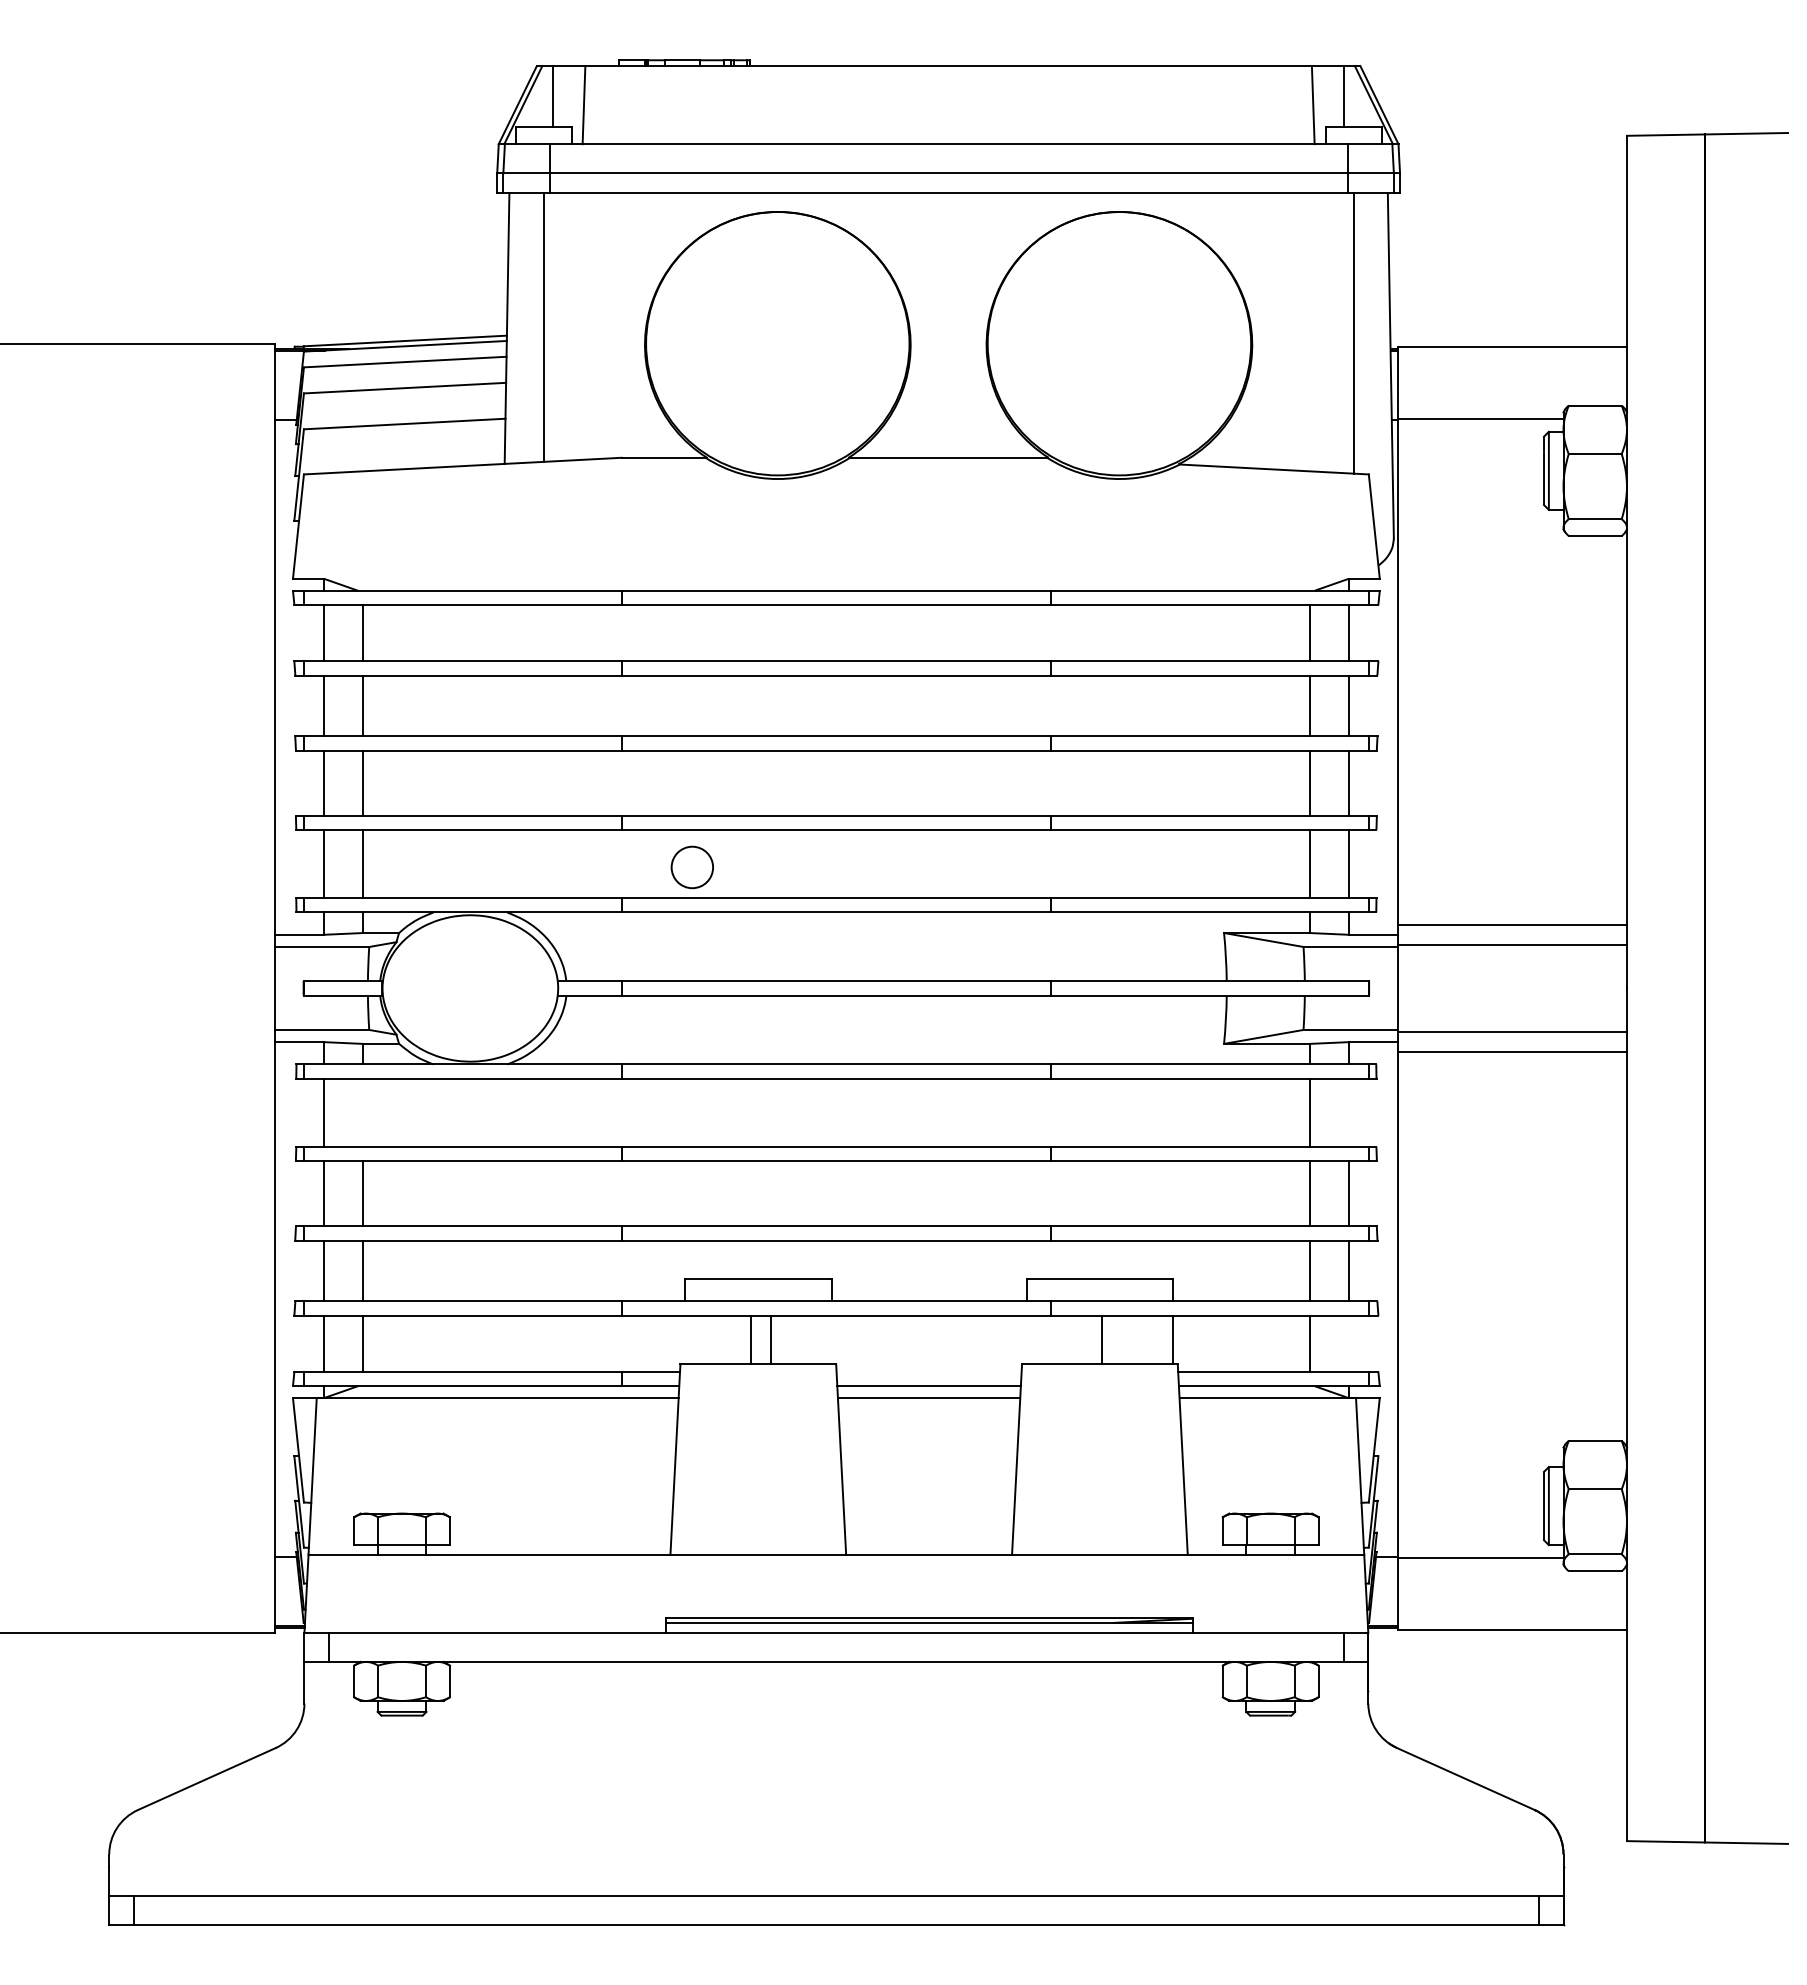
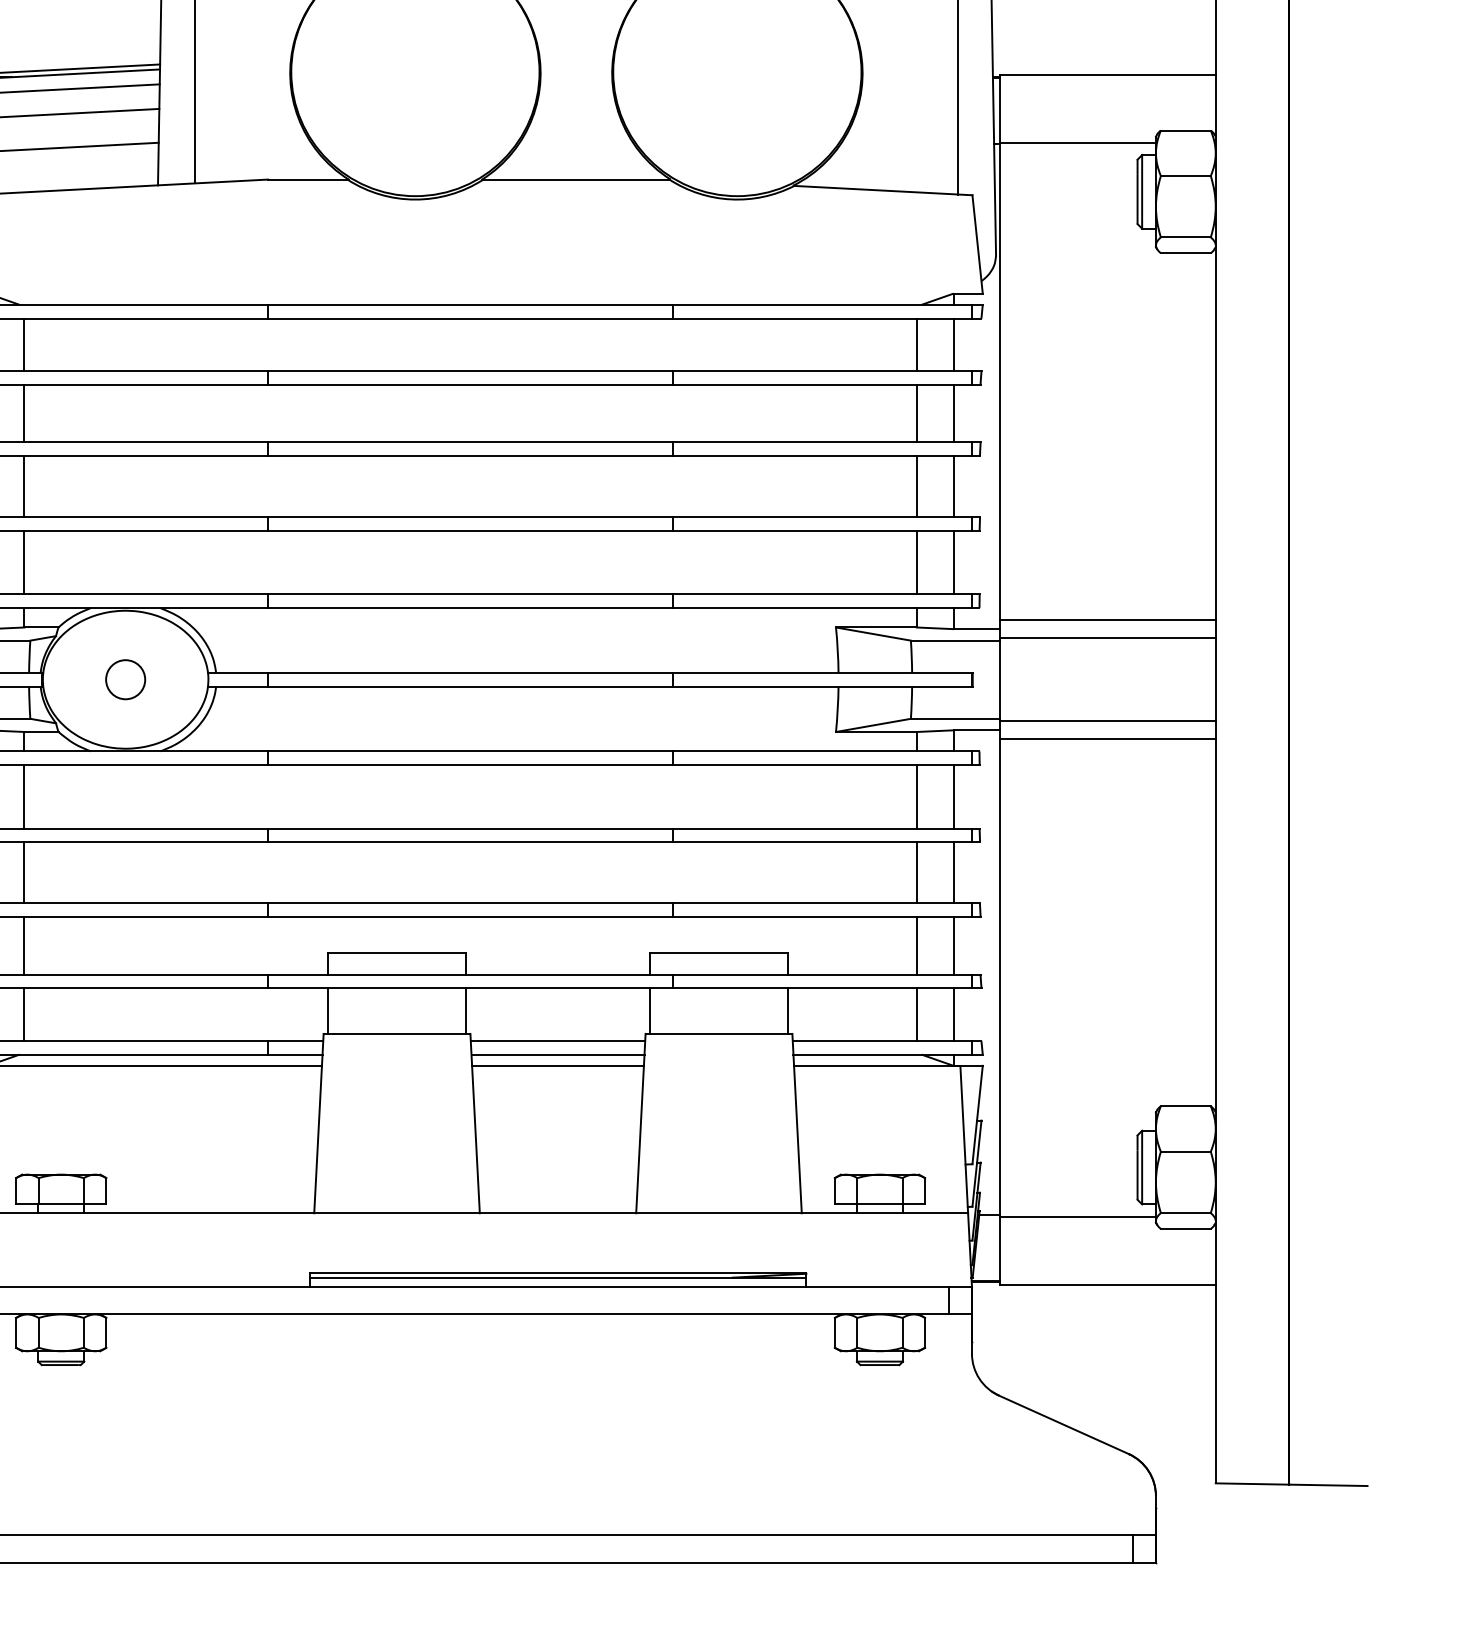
circle: (691, 867) -> (124, 679), moved
line: (363, 1112) -> (24, 796), added
line: (1348, 1112) -> (953, 796), added
line: (751, 1339) -> (328, 1010), moved
line: (770, 1339) -> (466, 1010), moved
line: (1101, 1339) -> (649, 1010), moved
line: (1348, 1343) -> (953, 1014), added
line: (928, 1371) -> (557, 1040), added

